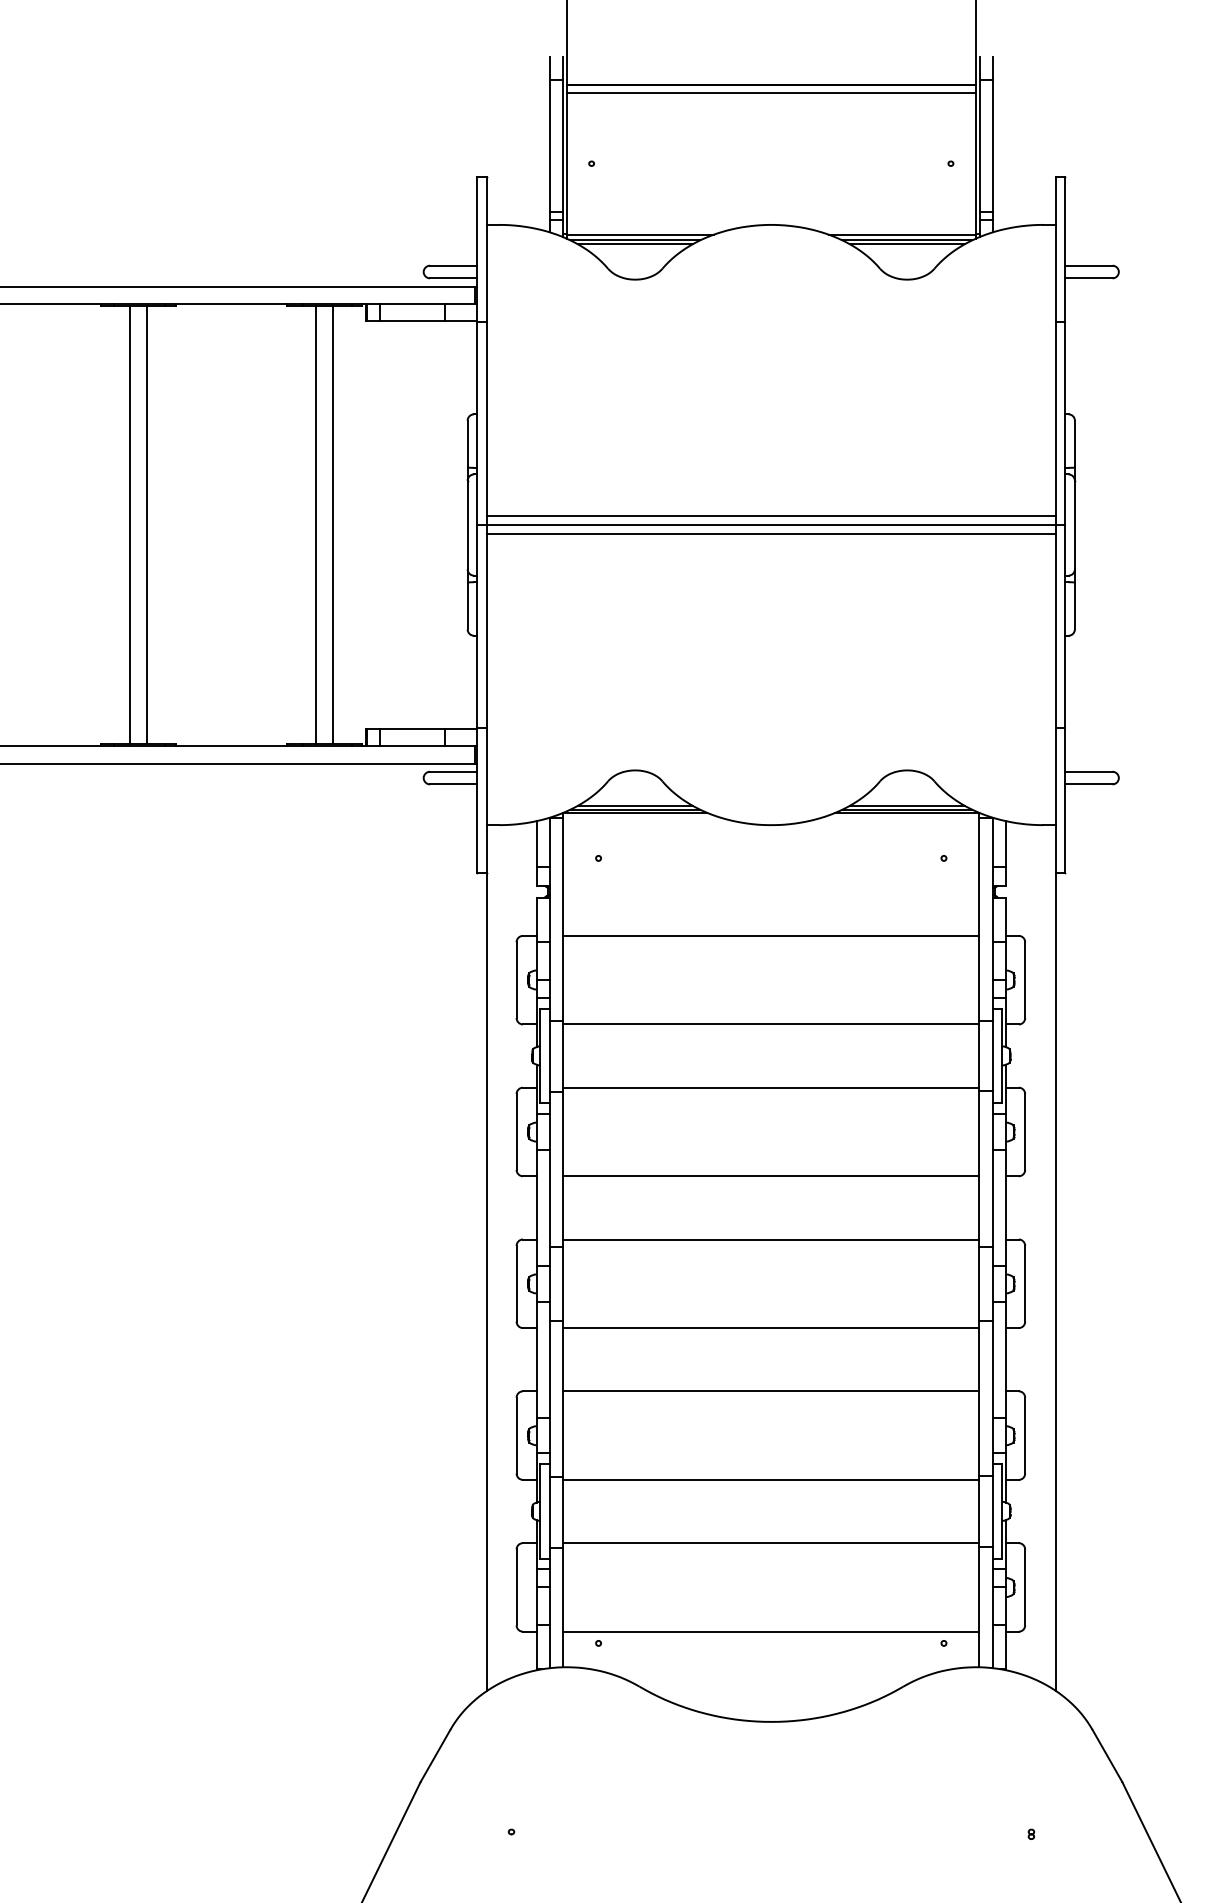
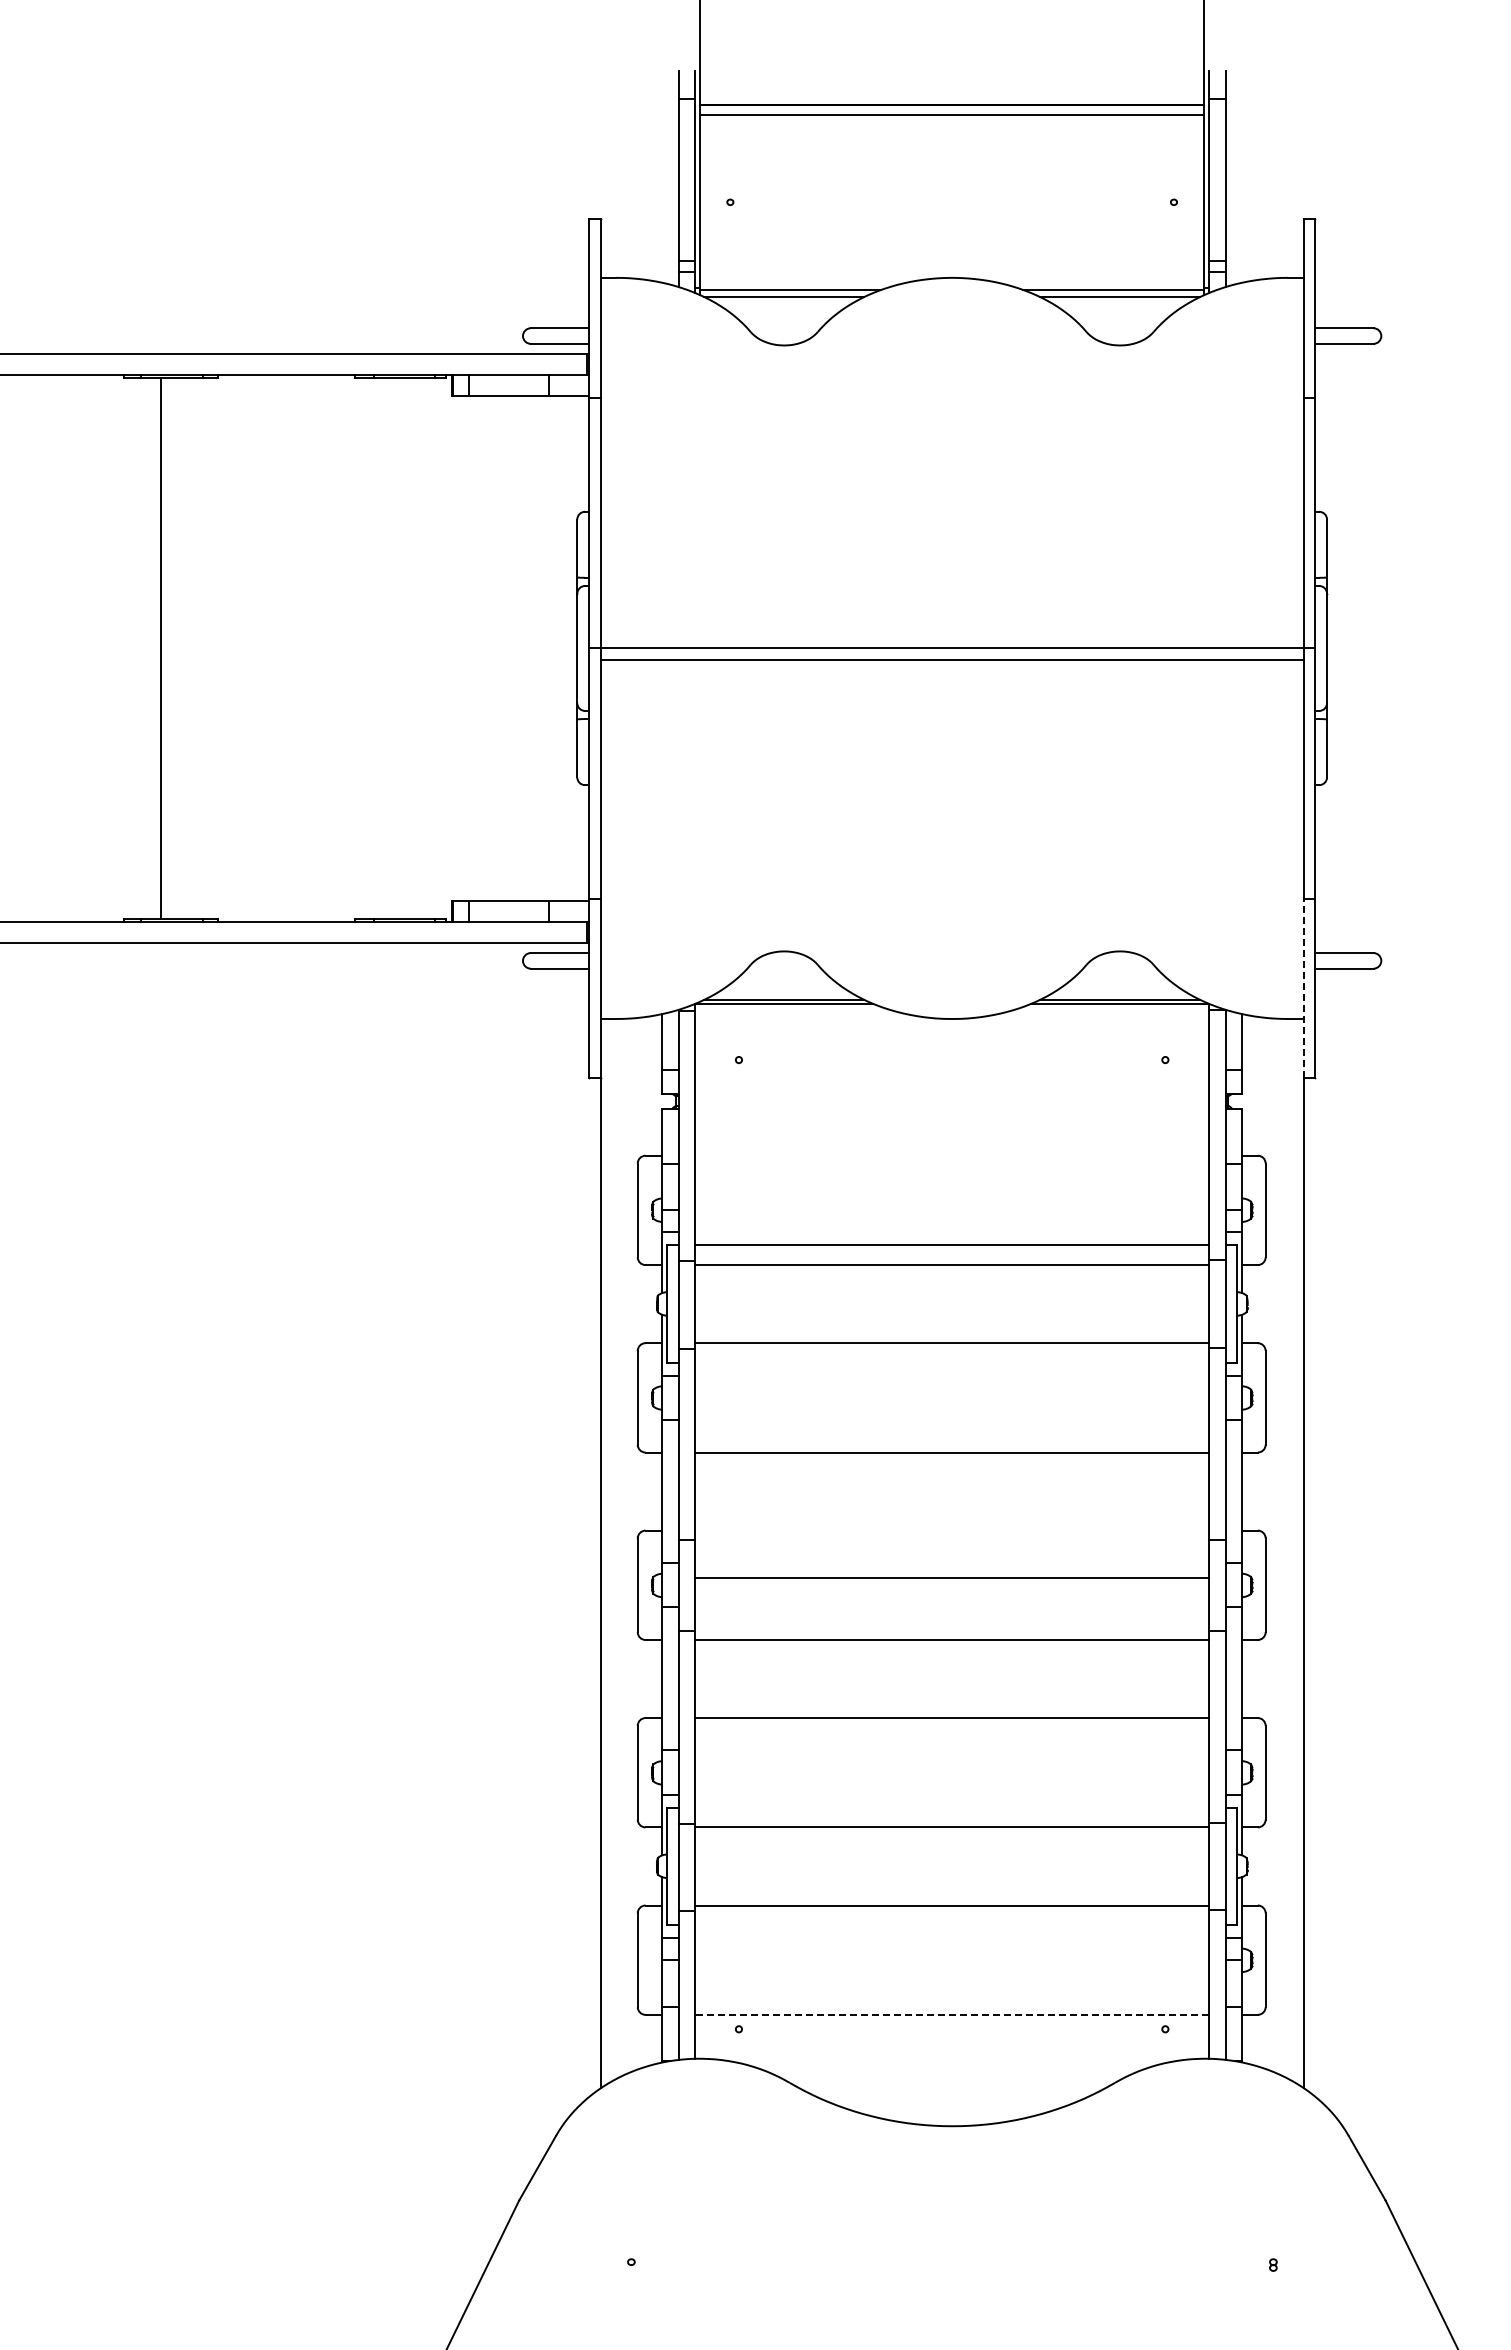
line: (635, 244) -> (784, 301), removed
line: (907, 244) -> (1120, 301), removed
line: (770, 515) -> (951, 636), removed
line: (147, 525) -> (181, 648), removed
line: (315, 525) -> (389, 648), removed
line: (332, 525) -> (410, 648), removed
line: (1055, 799) -> (1303, 987), solid -> dashed
line: (635, 806) -> (784, 995), removed
line: (907, 806) -> (1120, 995), removed
line: (771, 935) -> (952, 1244), moved
line: (771, 1239) -> (952, 1577), moved
line: (771, 1631) -> (952, 2014), solid -> dashed

